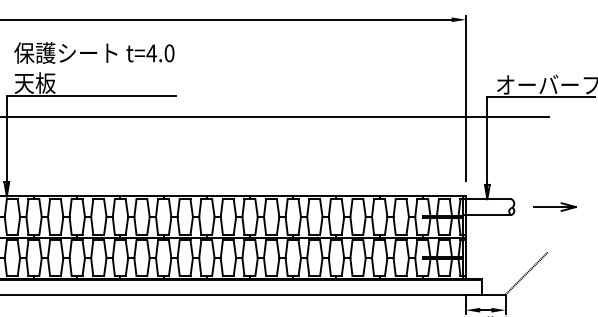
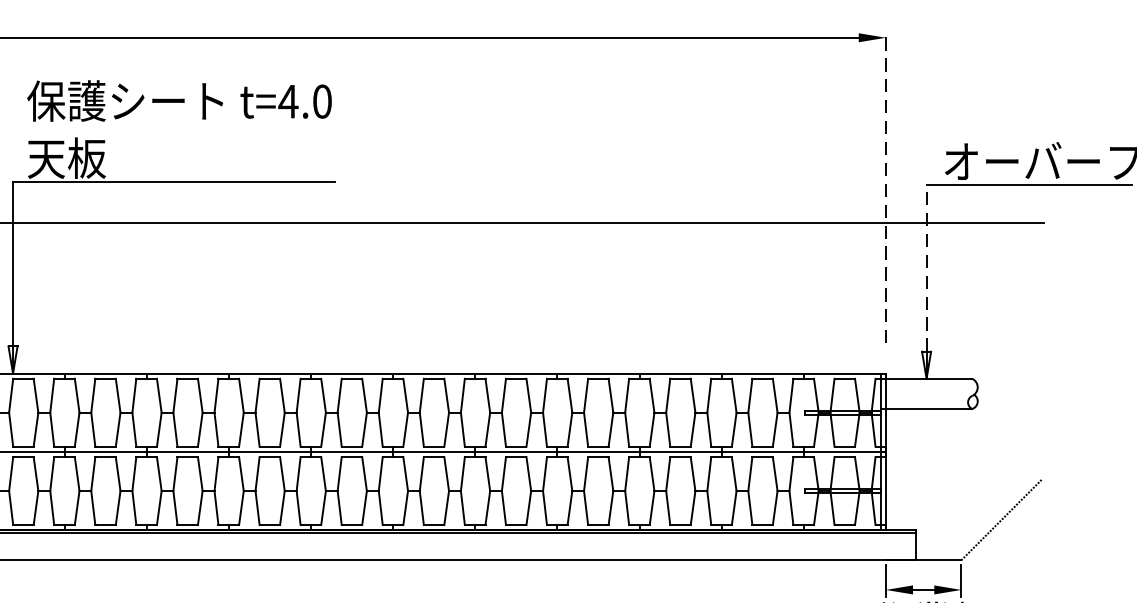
line: (465, 97) -> (885, 185), solid -> dashed
line: (487, 141) -> (926, 269), solid -> dashed
part: (554, 206) -> (1054, 392), removed

